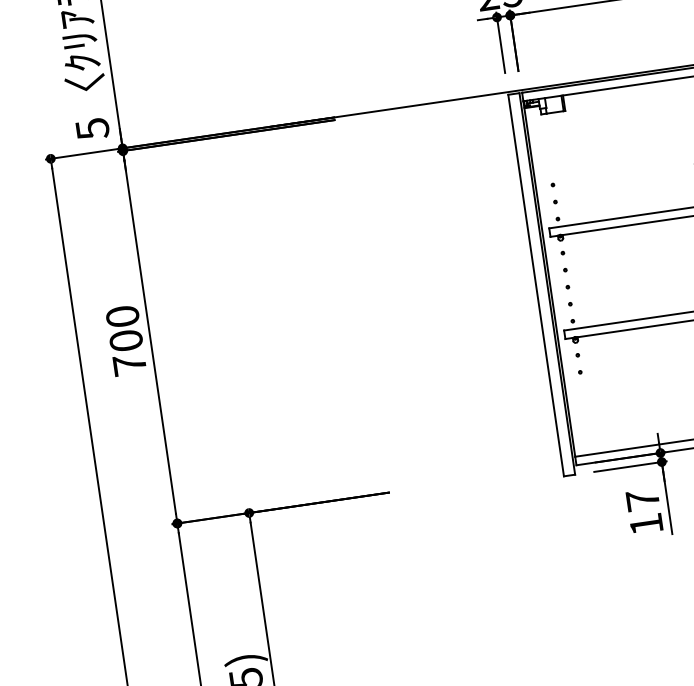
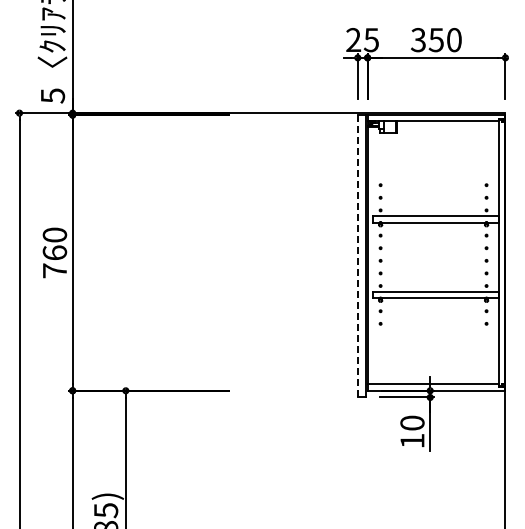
line: (535, 284) -> (357, 255), solid -> dashed
text: (125, 340) -> (54, 252), 700 -> 760
text: (642, 499) -> (412, 422), 17 -> 10

